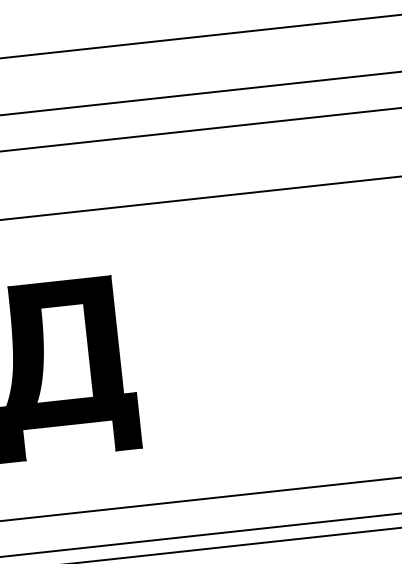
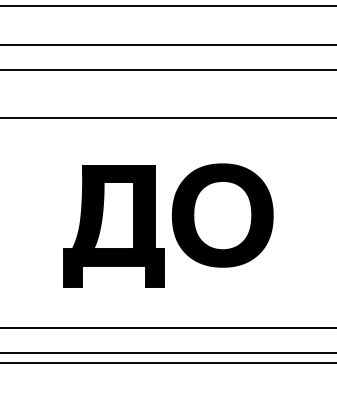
part: (214, 336) -> (222, 215), added

